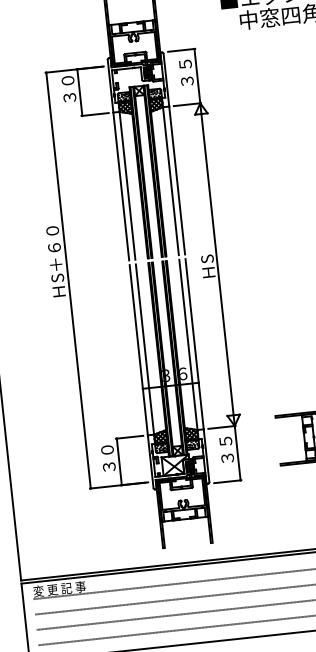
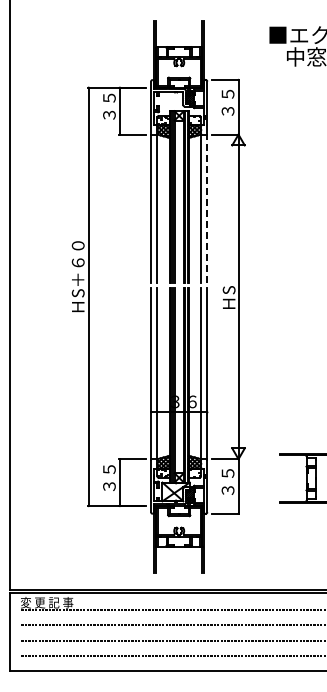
text: (68, 80) -> (109, 97), ３０ -> ３５
line: (177, 180) -> (207, 208), solid -> dashed
text: (107, 450) -> (109, 469), ３０ -> ３５

